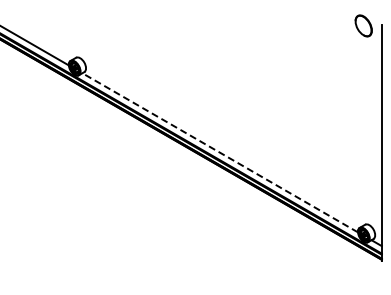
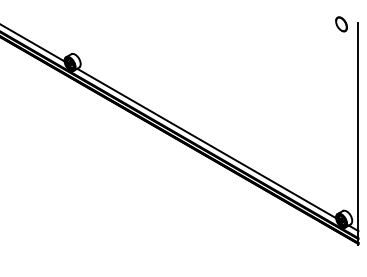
part: (363, 25) -> (341, 23), size x0.71
line: (219, 152) -> (206, 143), dashed -> solid

